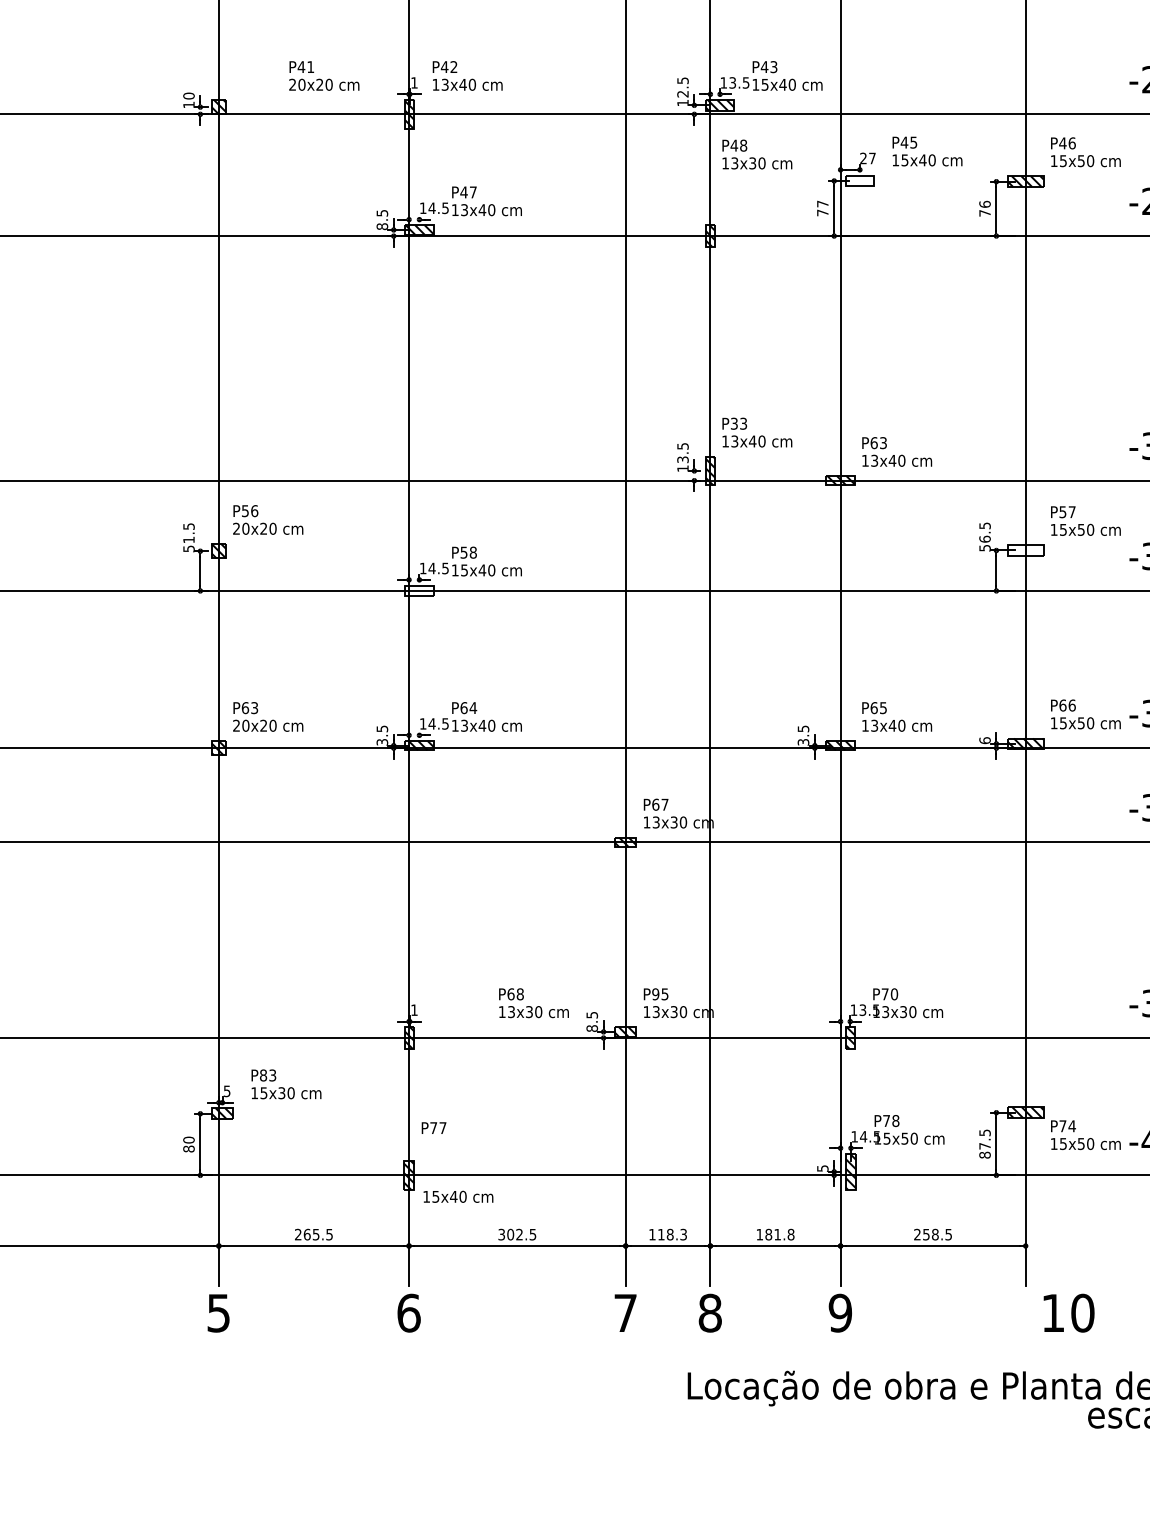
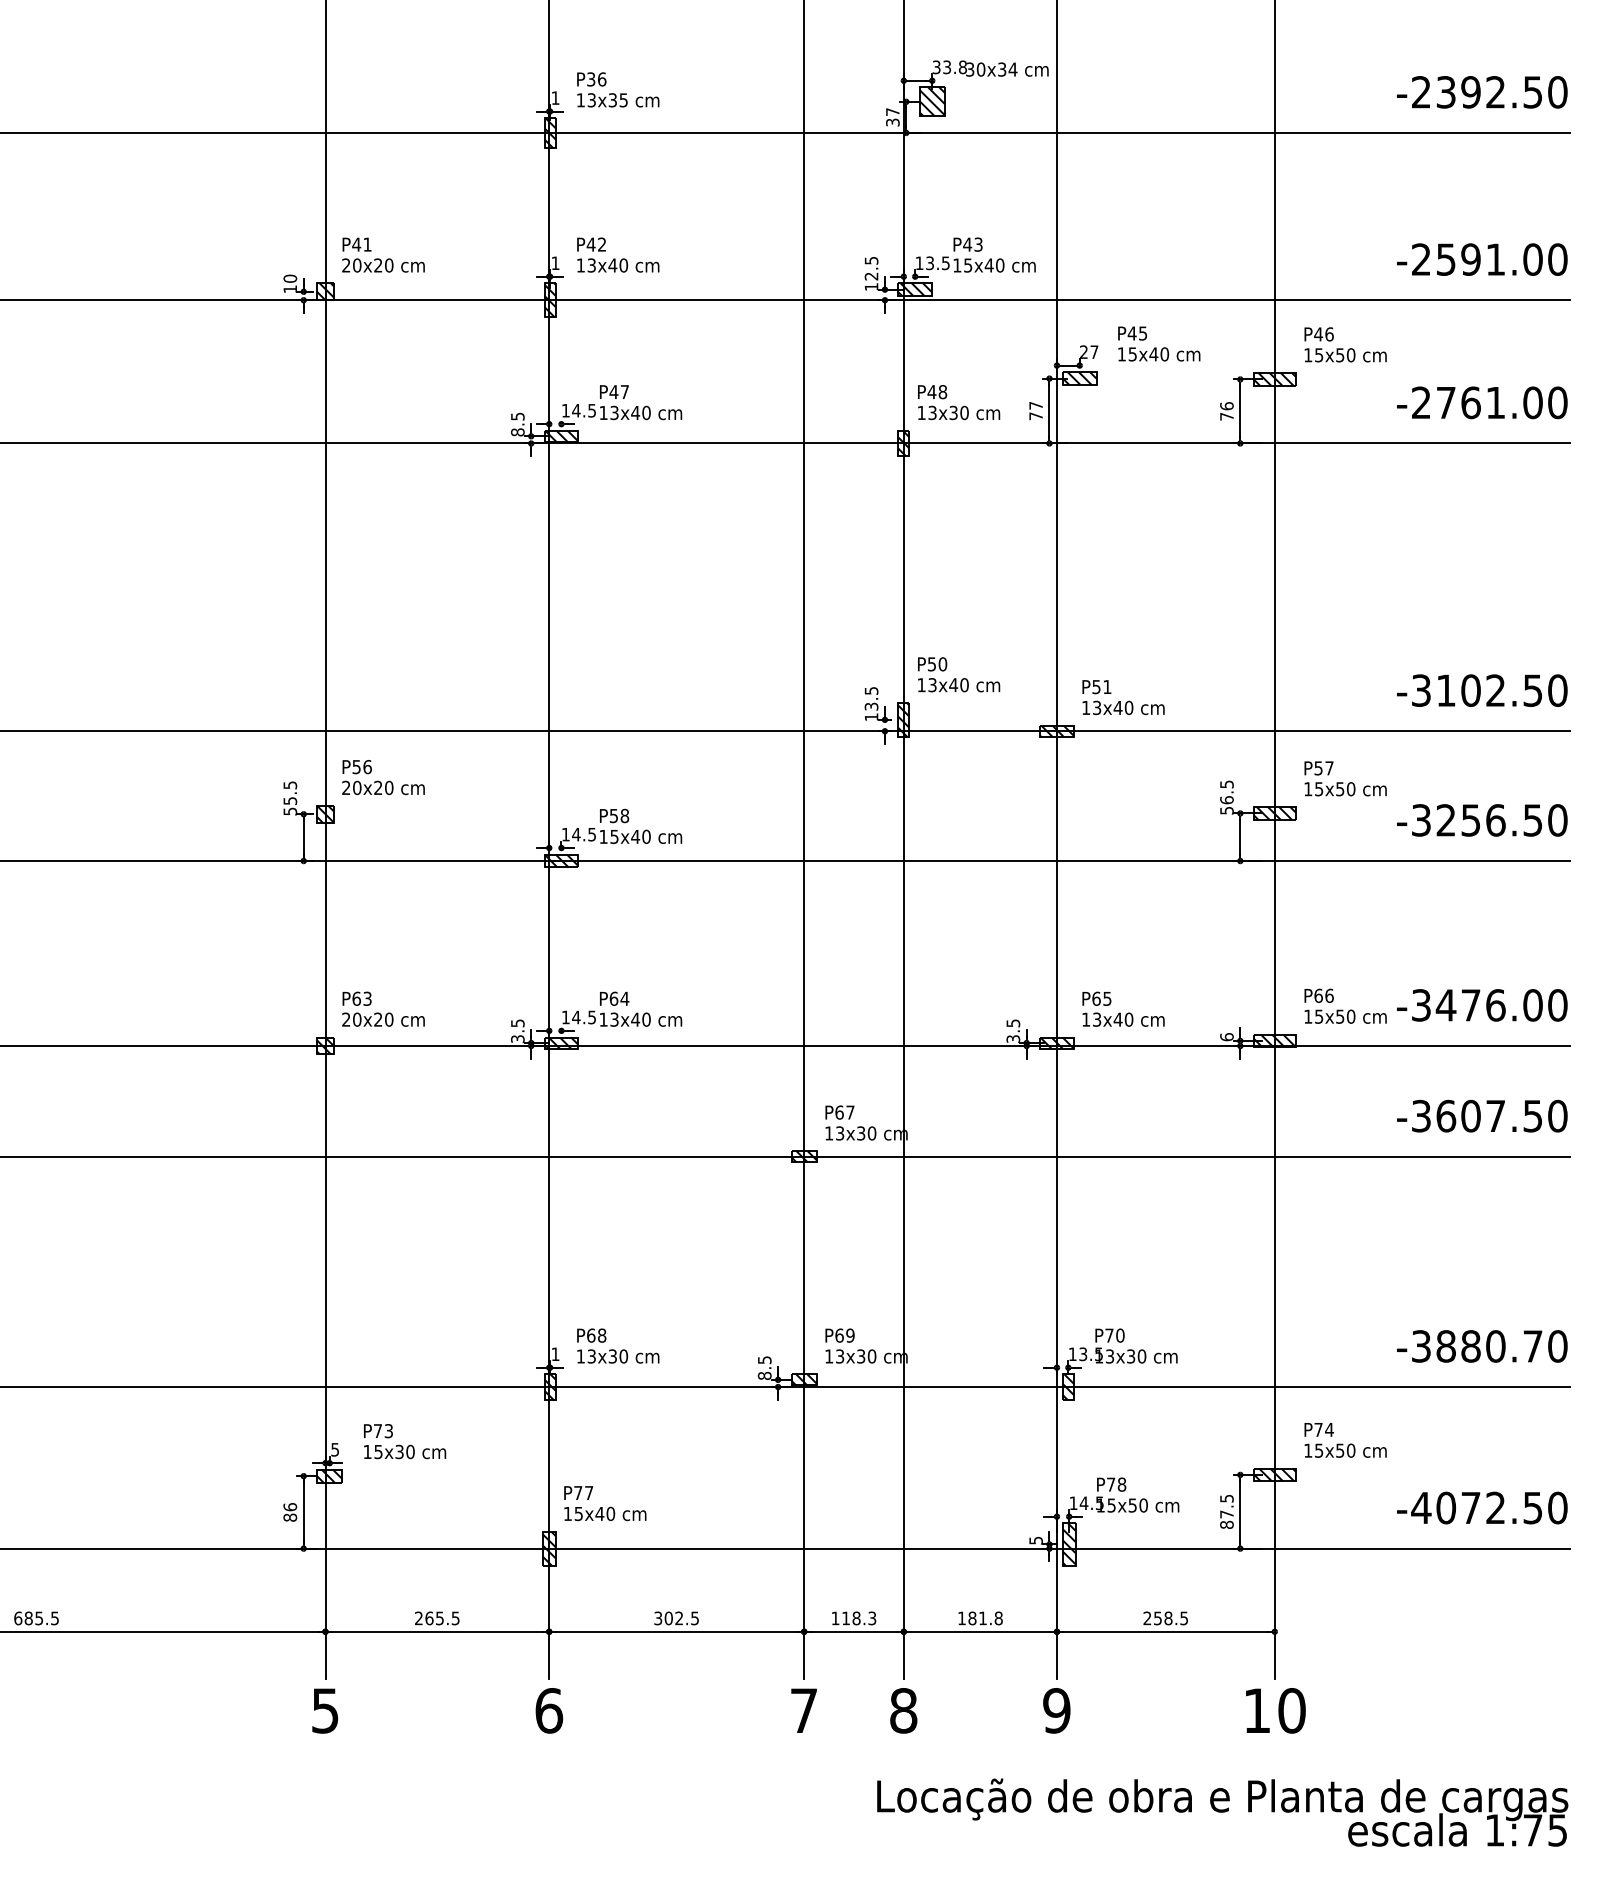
text: (324, 75) -> (383, 254), moved
text: (757, 154) -> (959, 402), moved
hatch: (859, 180) -> (1079, 378), added
text: (739, 423) -> (937, 664), P33 -> P50
text: (878, 442) -> (1101, 686), P63 -> P51
text: (189, 539) -> (290, 800), 51.5 -> 55.5
hatch: (1025, 550) -> (1274, 813), added
hatch: (419, 590) -> (561, 860), added
text: (659, 994) -> (844, 1335), P95 -> P69
text: (534, 1002) -> (618, 1345), moved
text: (263, 1075) -> (377, 1431), P83 -> P73
text: (1085, 1135) -> (1345, 1440), moved
text: (188, 1140) -> (289, 1507), 80 -> 86
text: (458, 1196) -> (605, 1513), moved
text: (1068, 1312) -> (1275, 1710), moved

